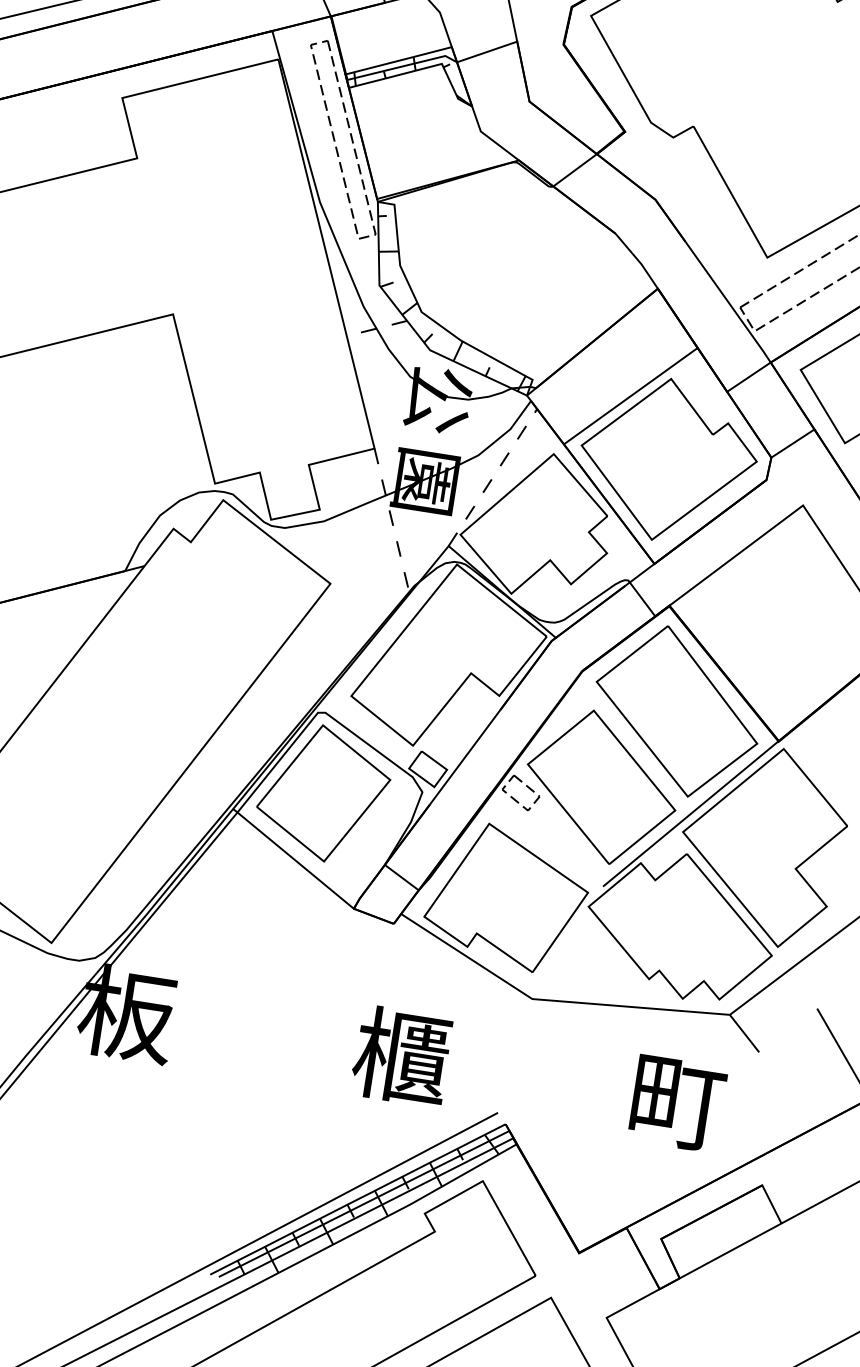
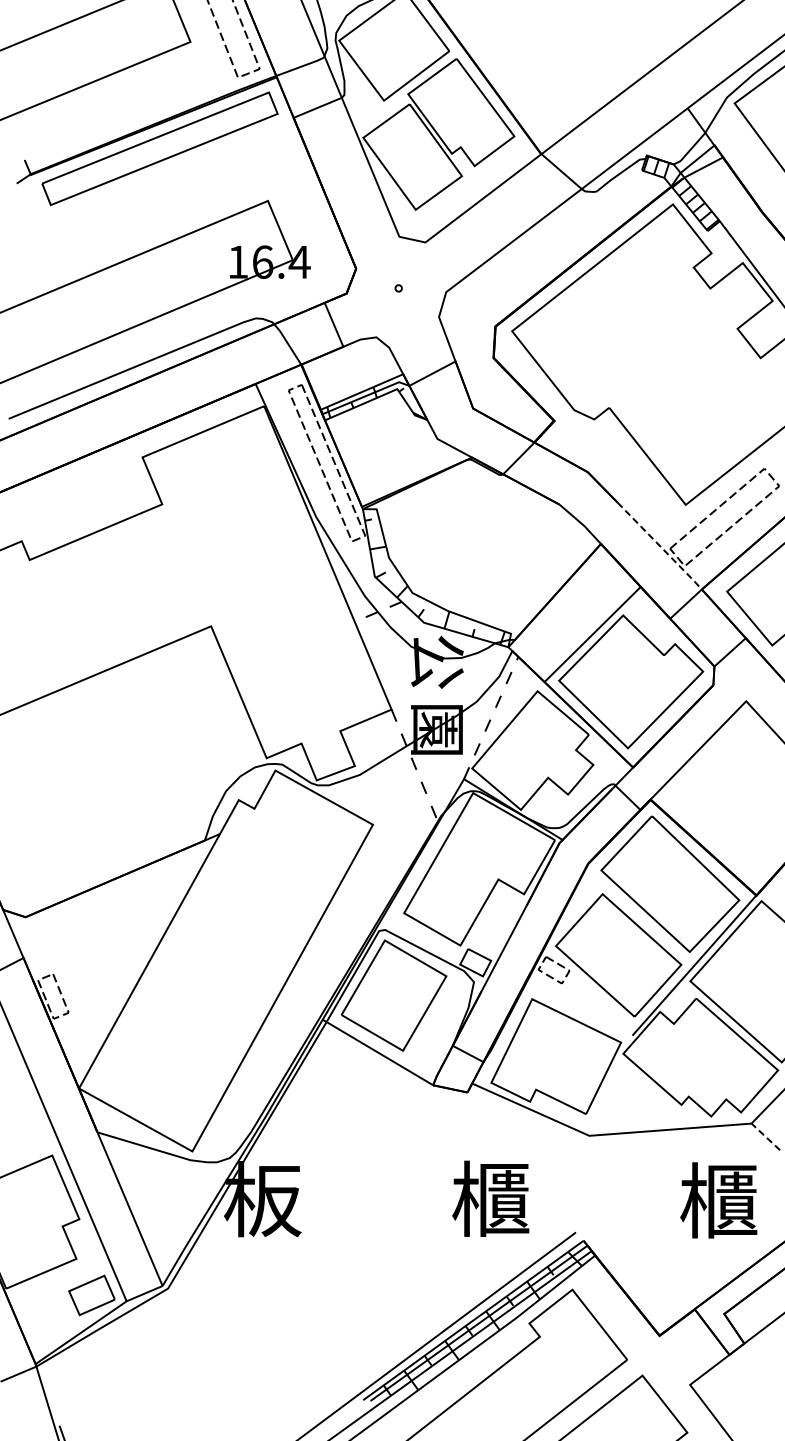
line: (729, 302) -> (660, 546), solid -> dashed
line: (744, 1033) -> (765, 1136), solid -> dashed
text: (675, 1101) -> (718, 1200), 町 -> 櫃

